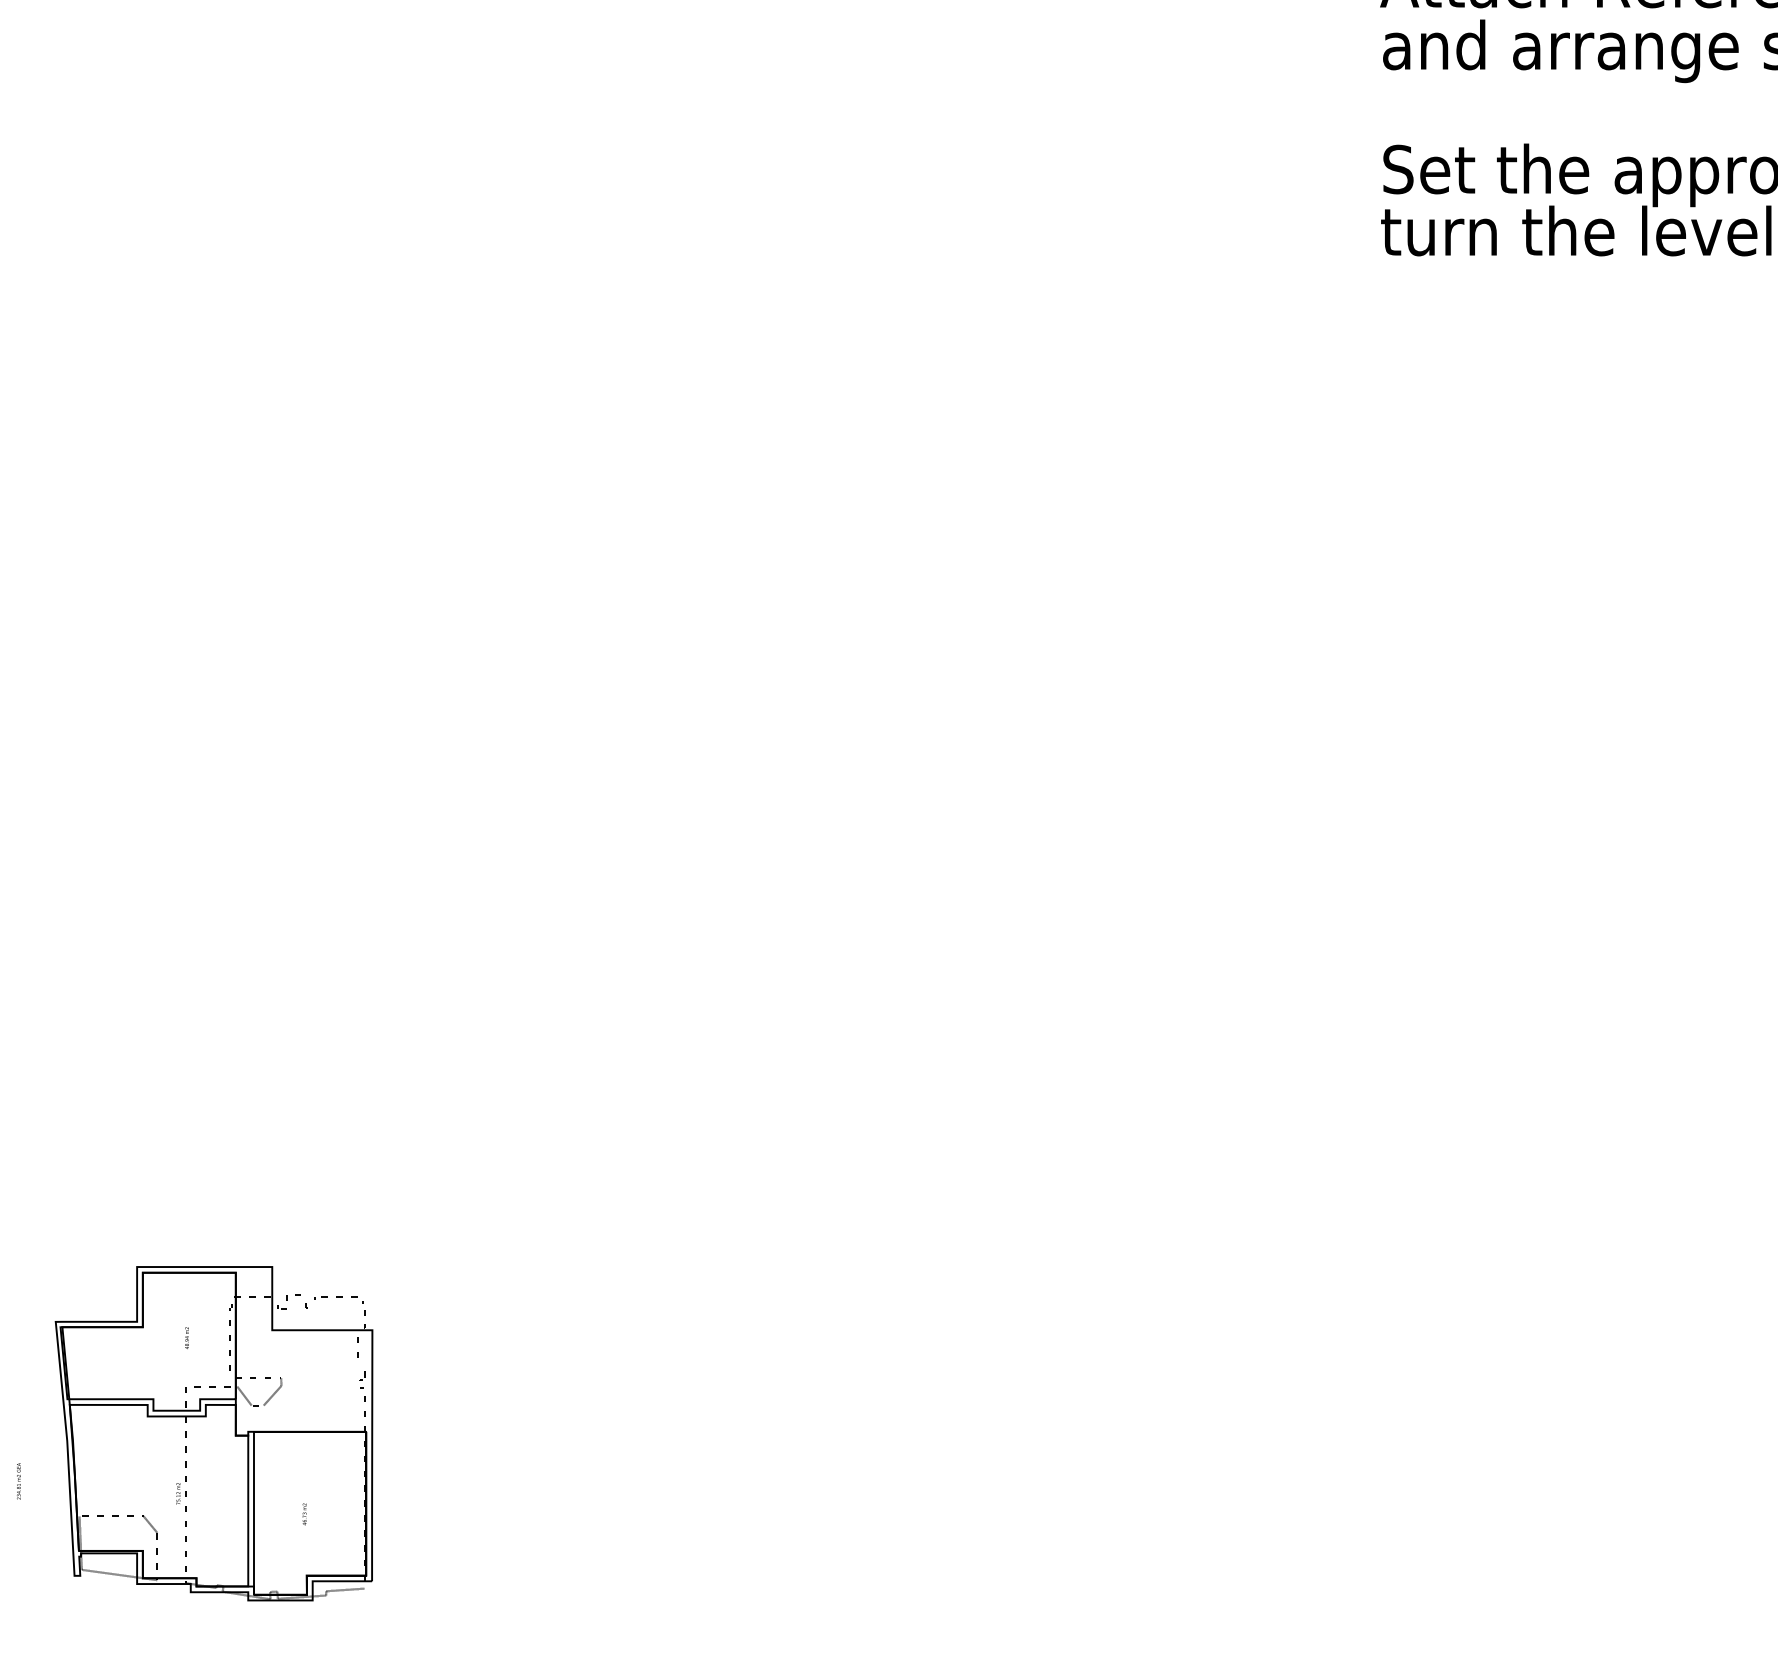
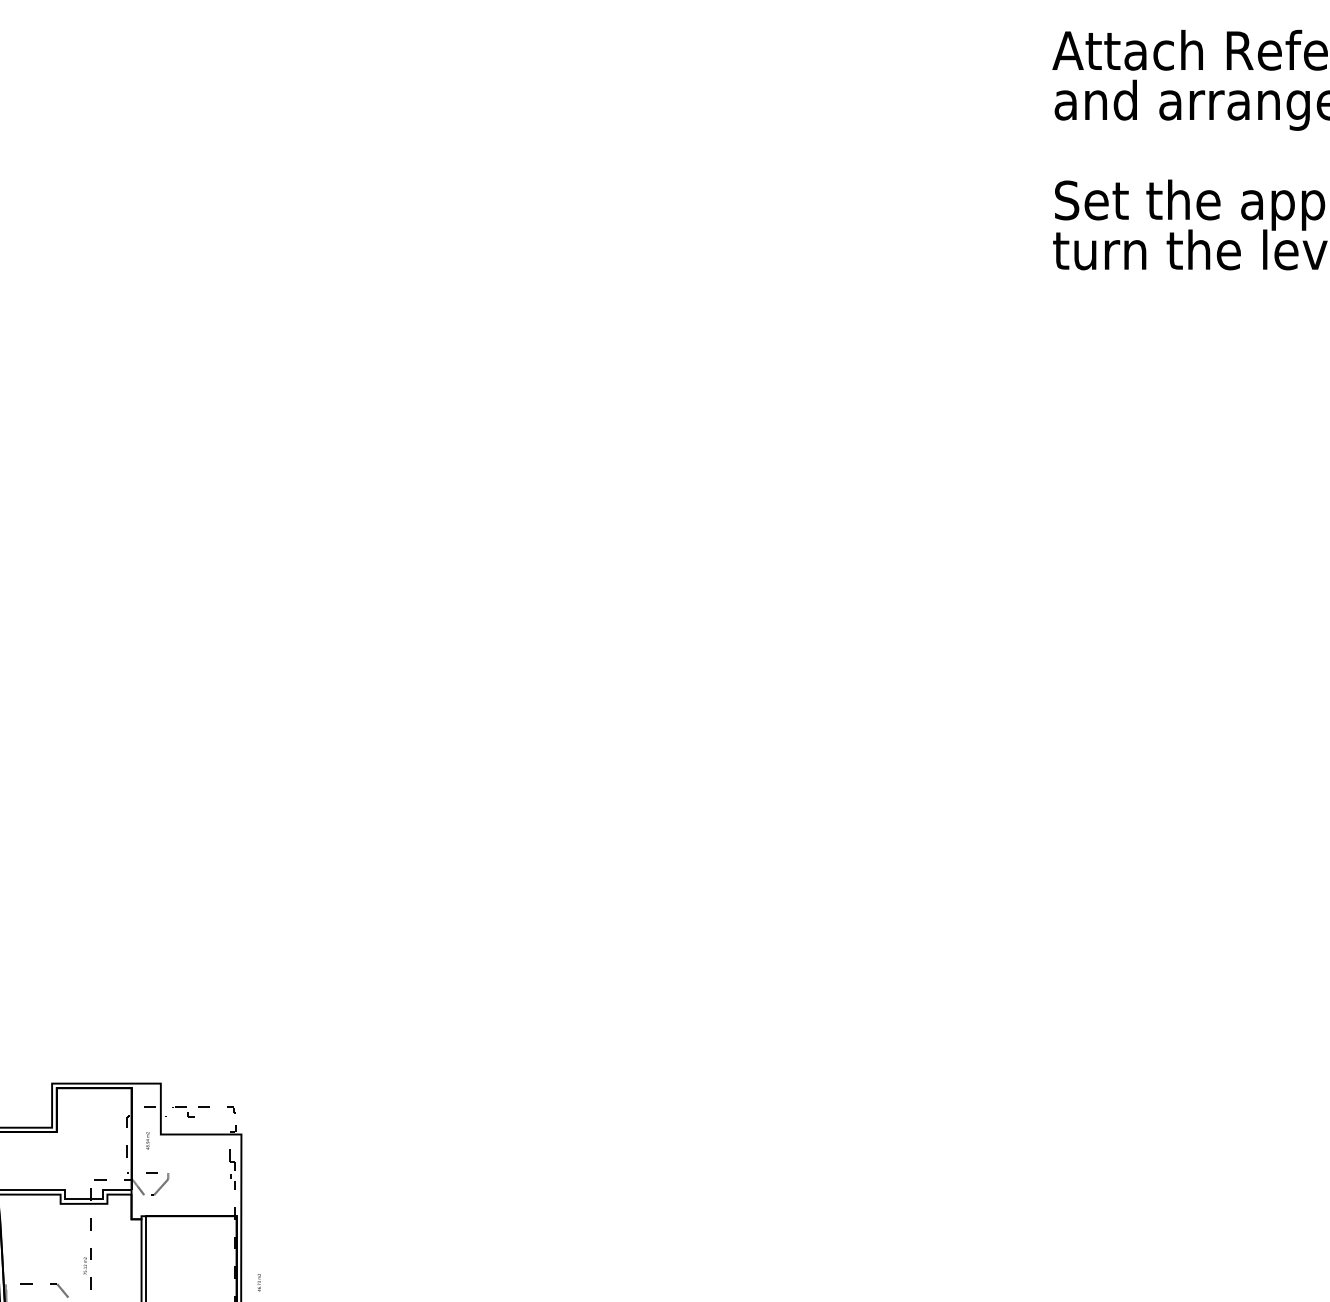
text: (186, 1338) -> (147, 1141), moved
text: (304, 1514) -> (259, 1282), moved

